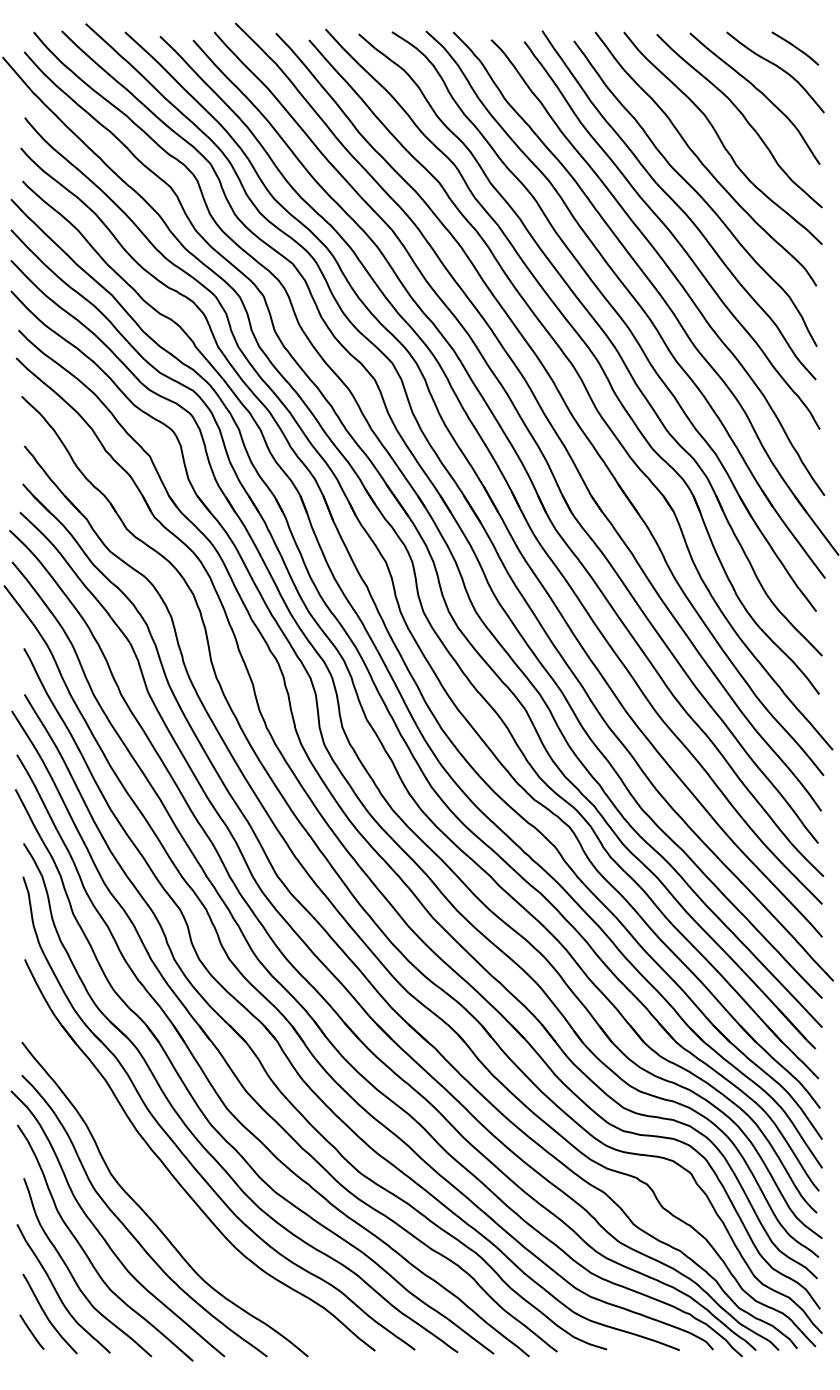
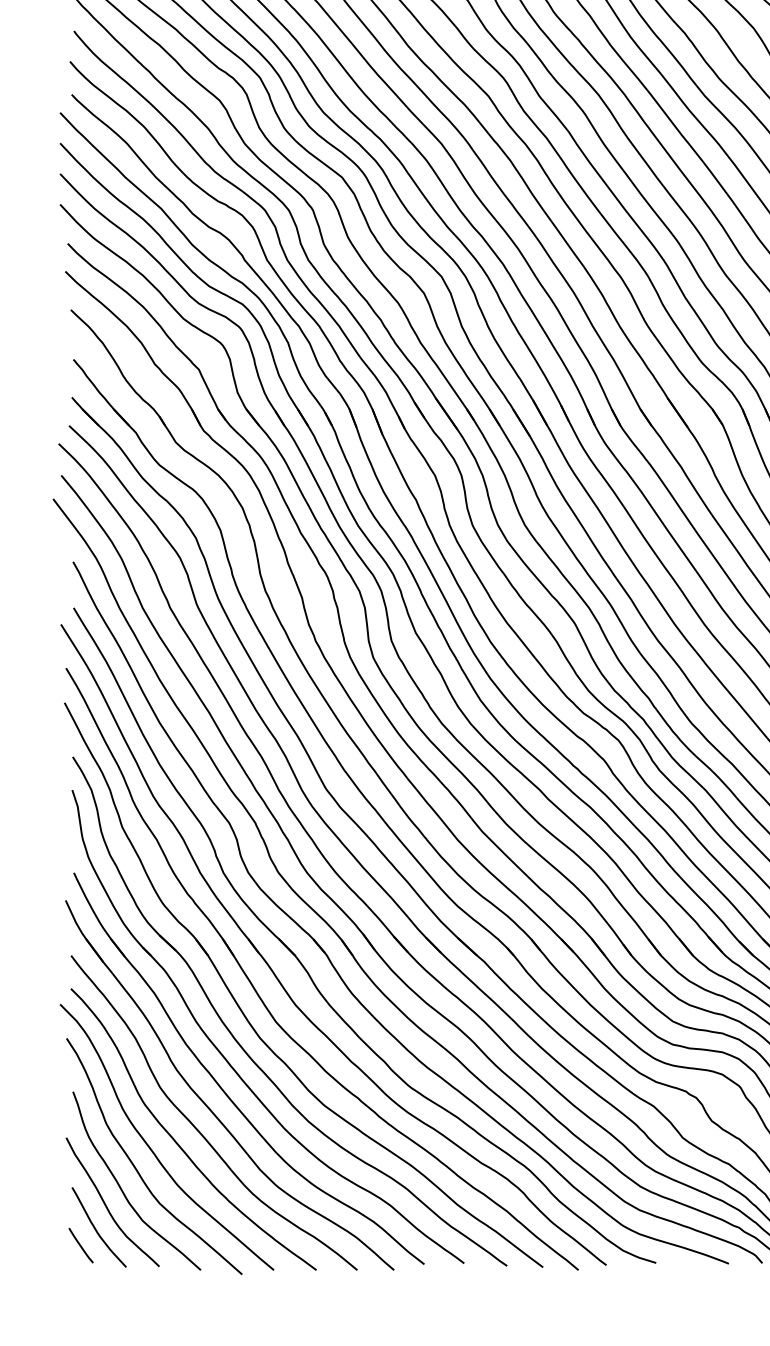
part: (157, 1190) -> (206, 1103), added

